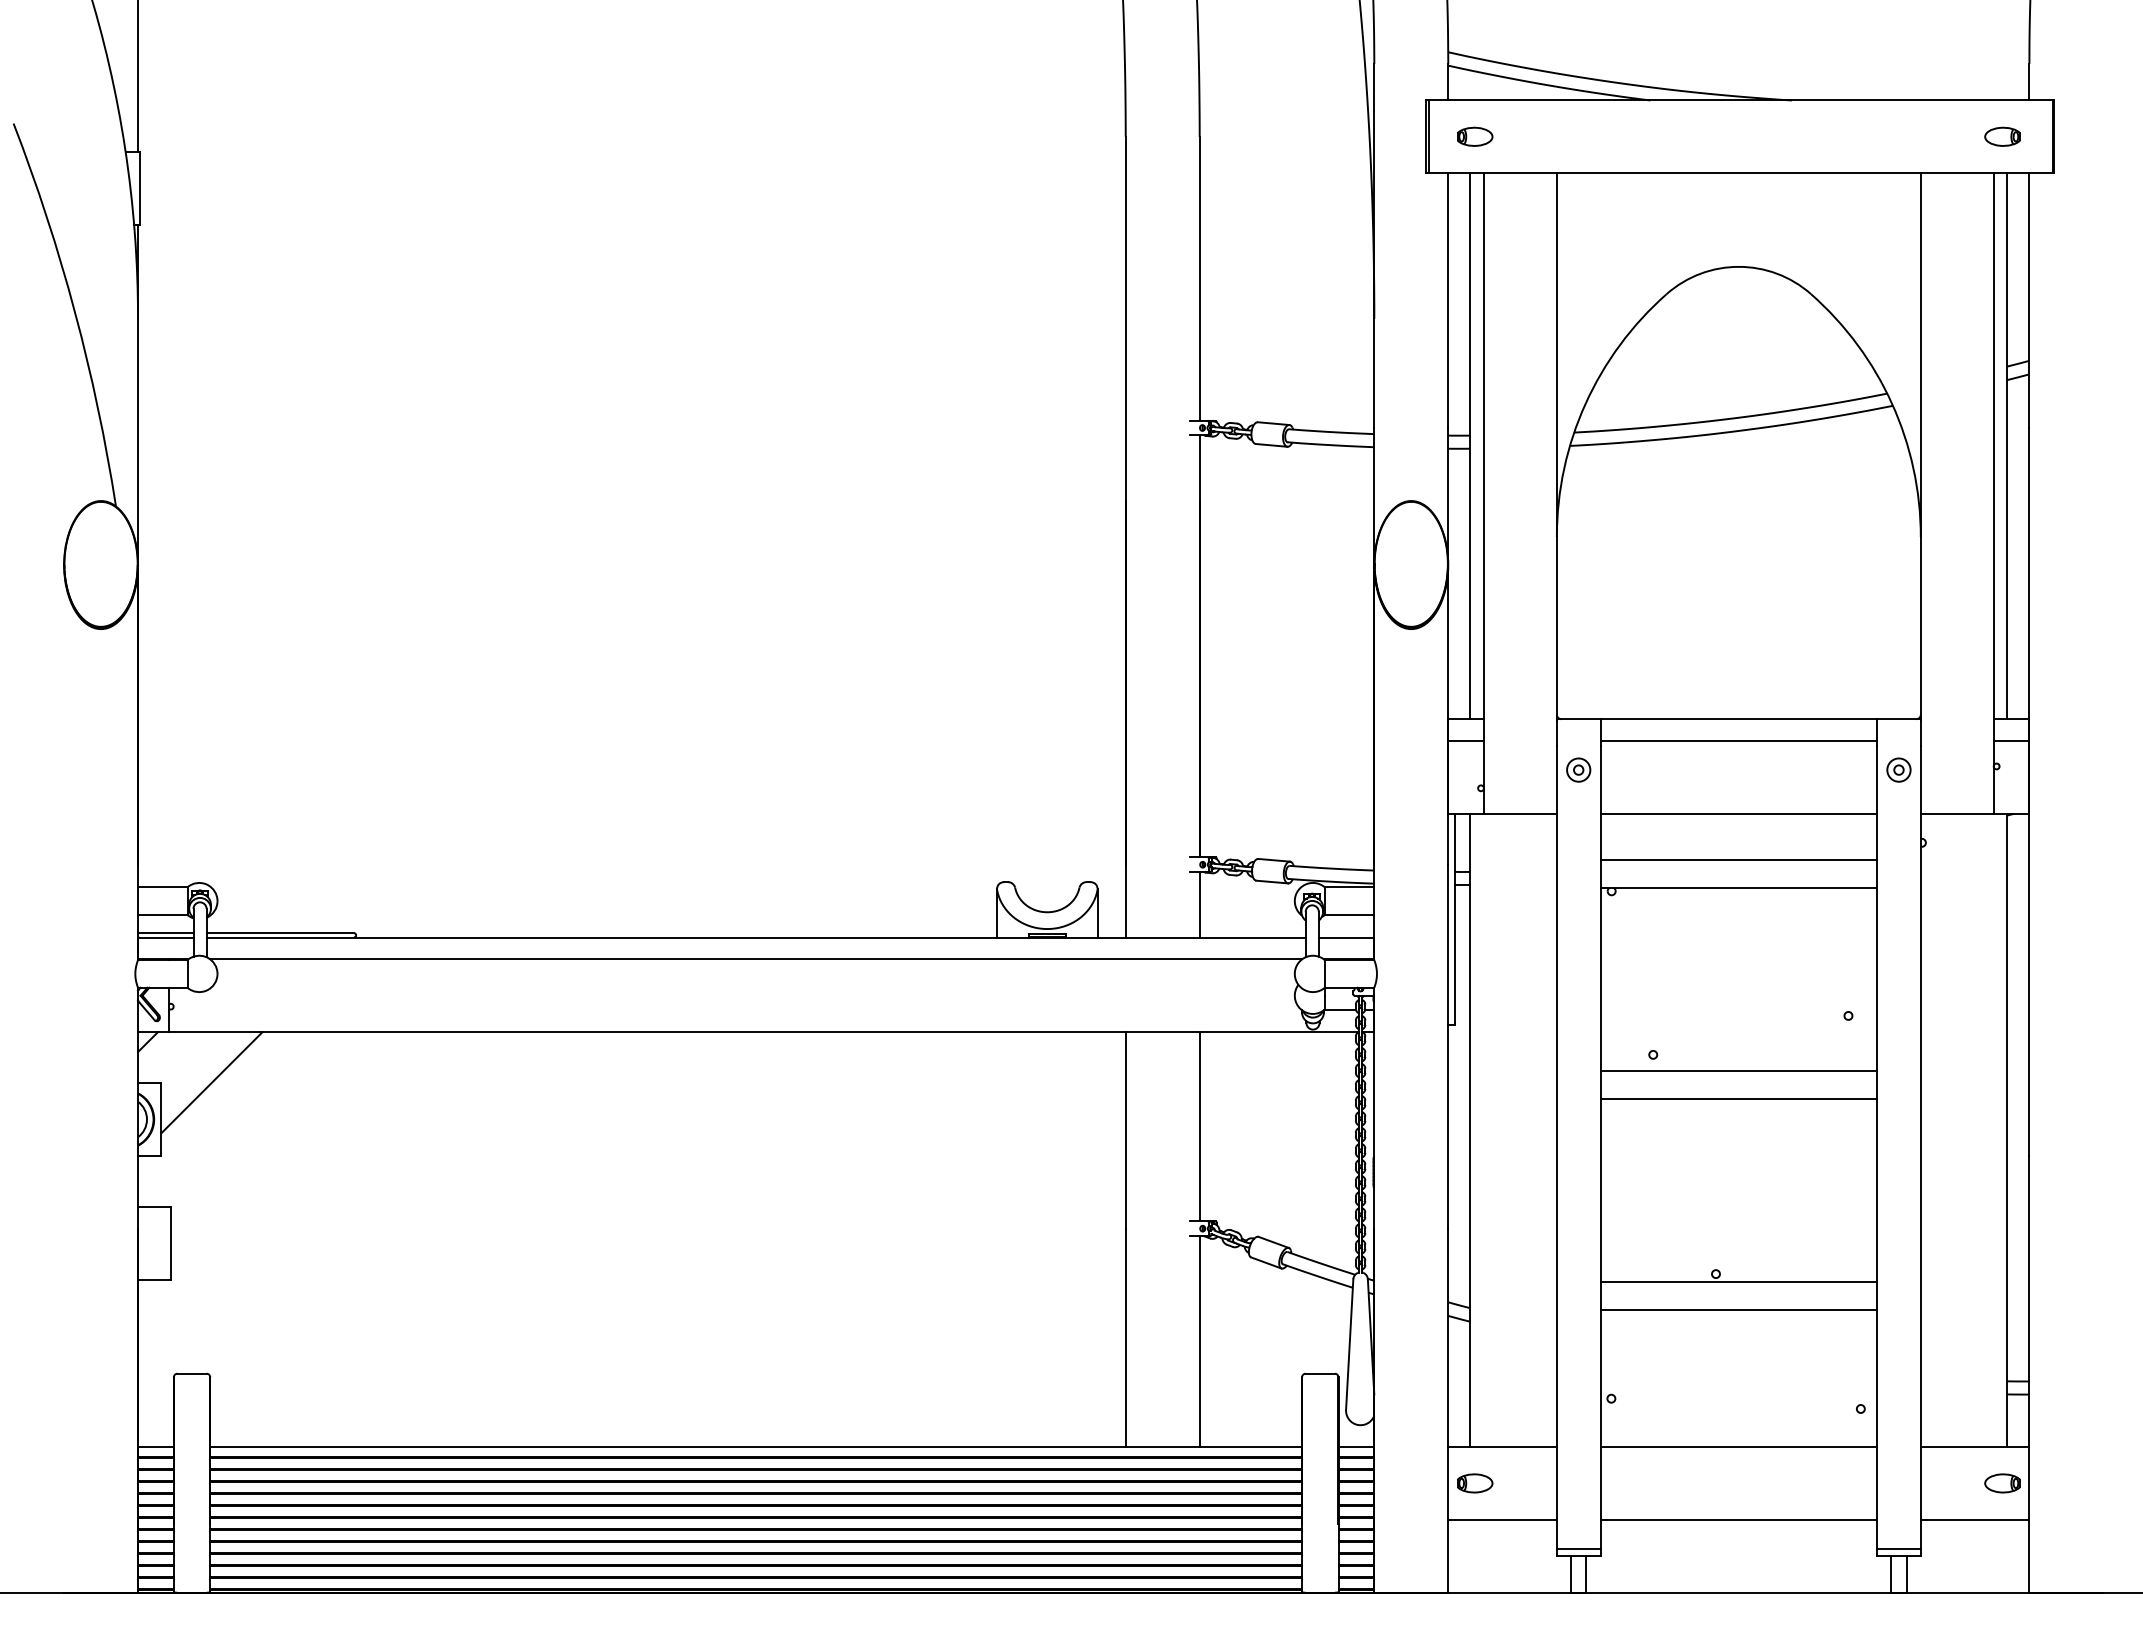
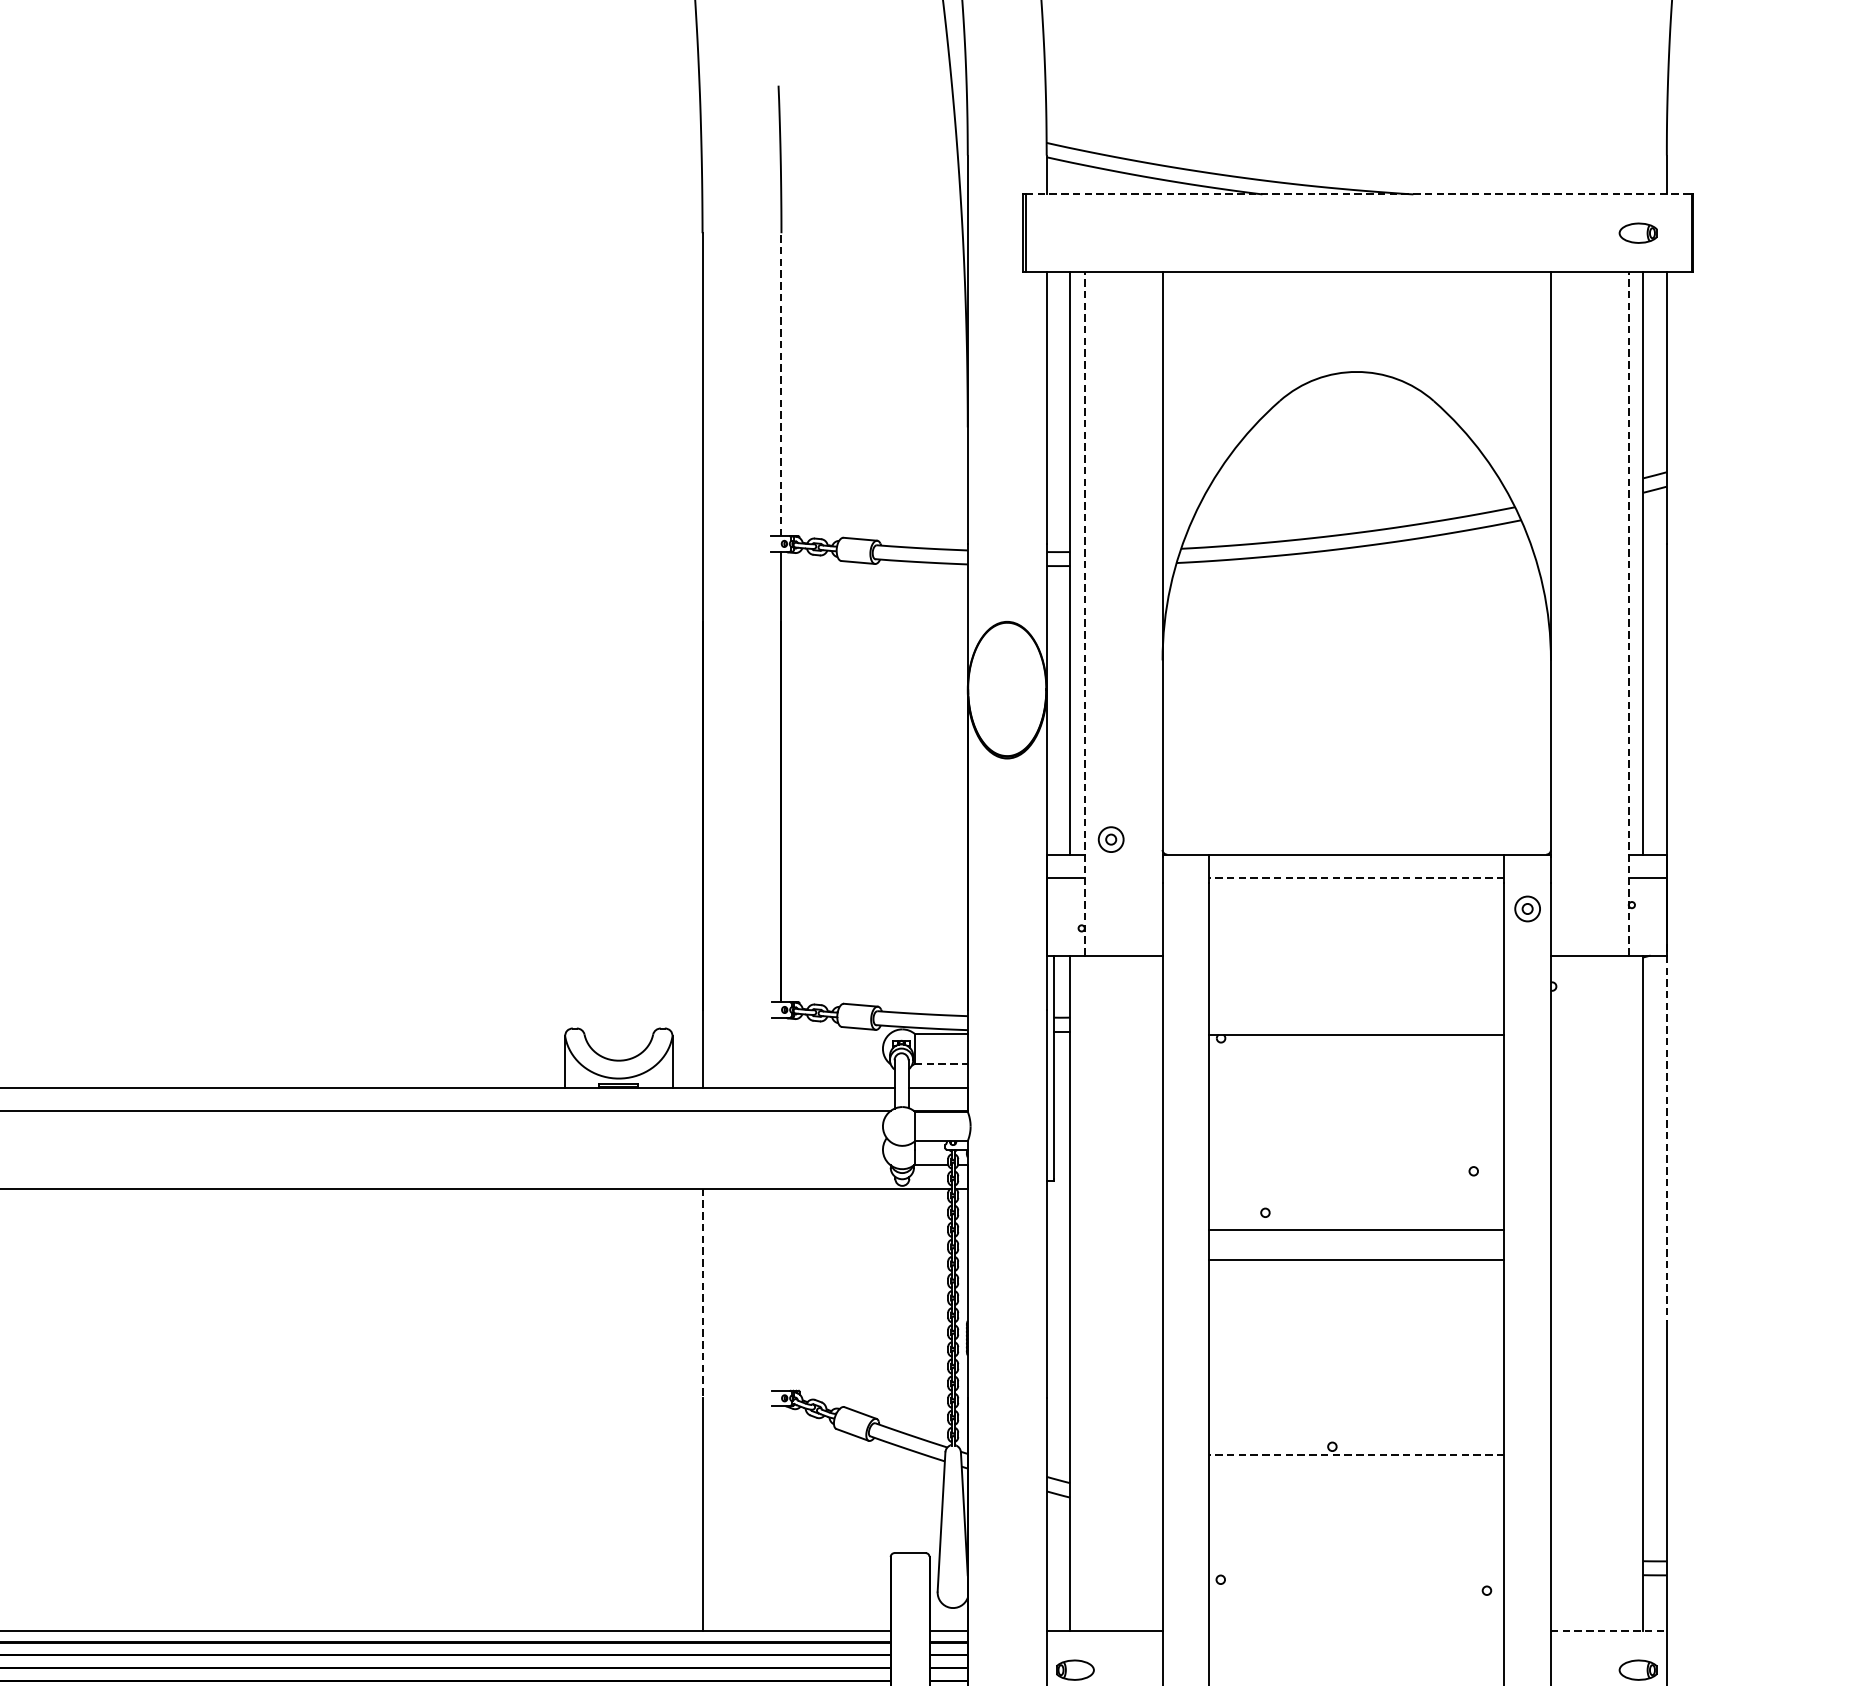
line: (1740, 100) -> (1358, 194), solid -> dashed
part: (1475, 136) -> (1075, 232), removed
line: (1199, 278) -> (781, 384), solid -> dashed
line: (1484, 493) -> (1085, 613), solid -> dashed
line: (1993, 493) -> (1628, 613), solid -> dashed
line: (1738, 741) -> (1356, 878), solid -> dashed
part: (1578, 769) -> (1110, 838), moved
line: (1738, 813) -> (1356, 955), removed
line: (1738, 860) -> (1356, 1005), removed
line: (1199, 904) -> (781, 1052), removed
line: (1349, 914) -> (941, 1063), solid -> dashed
line: (2029, 973) -> (1666, 1126), solid -> dashed
line: (1199, 1126) -> (781, 1289), removed
line: (1125, 1130) -> (702, 1293), solid -> dashed
line: (1738, 1282) -> (1356, 1455), solid -> dashed
line: (1738, 1309) -> (1356, 1484), removed
line: (1199, 1341) -> (781, 1518), removed
line: (1738, 1447) -> (1356, 1631), removed
line: (1975, 1447) -> (1609, 1631), solid -> dashed

